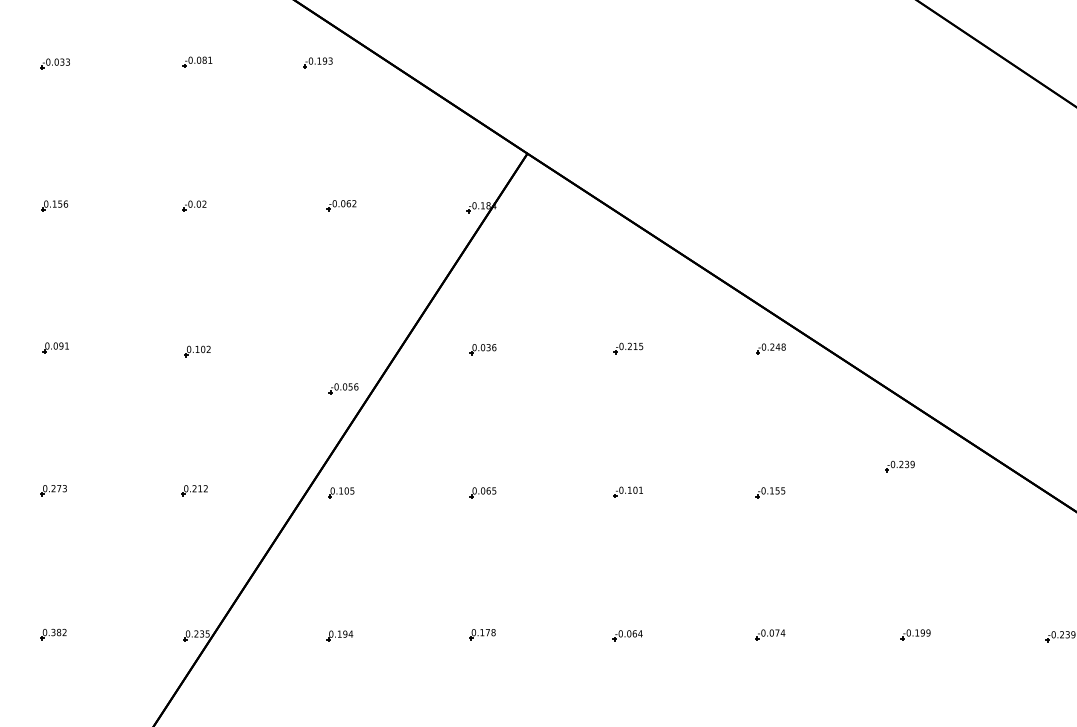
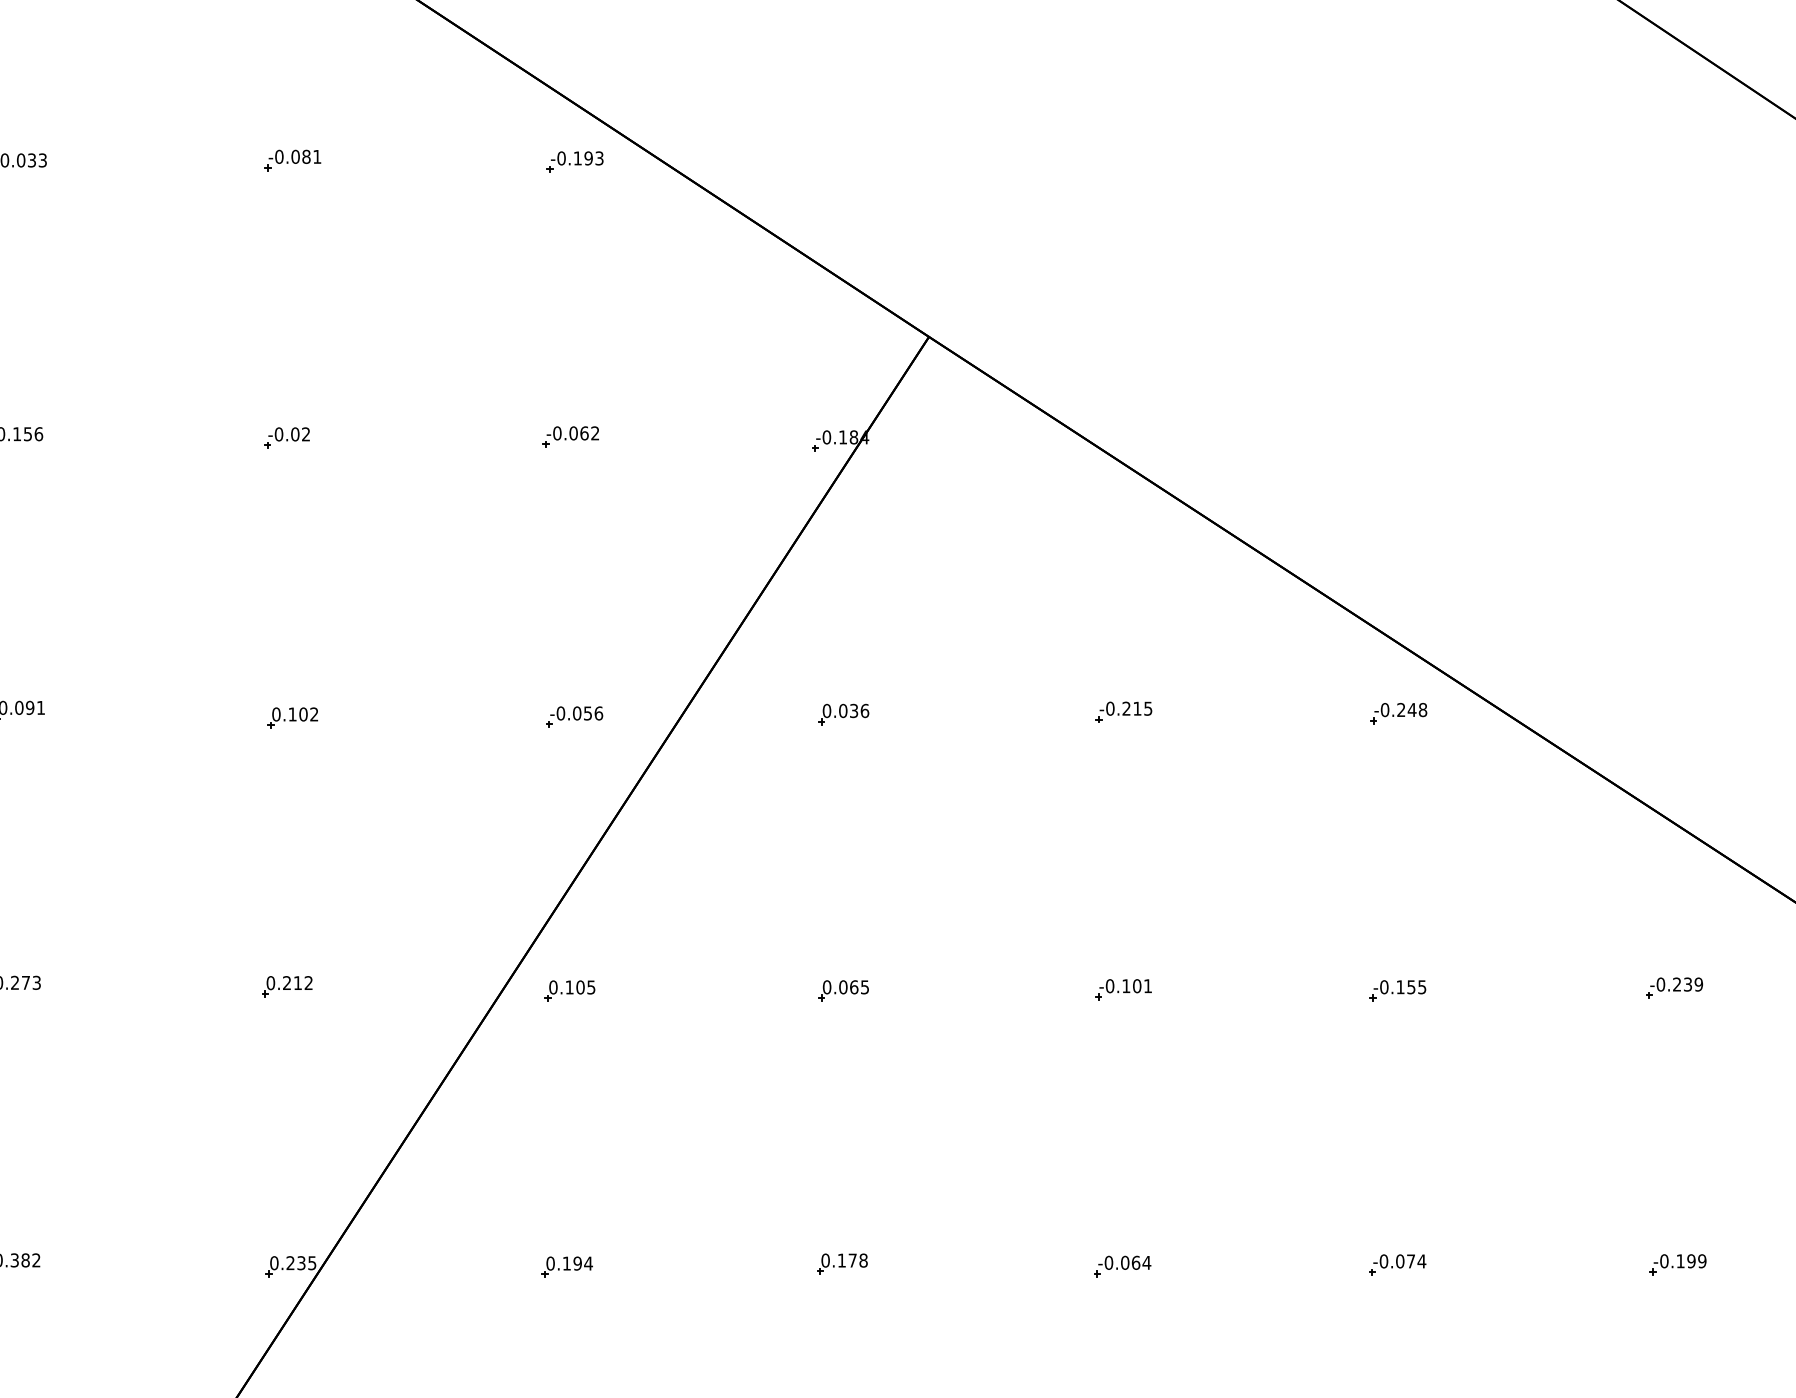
part: (317, 62) -> (574, 161), moved
part: (343, 388) -> (574, 716), moved
part: (899, 466) -> (1673, 988), moved

